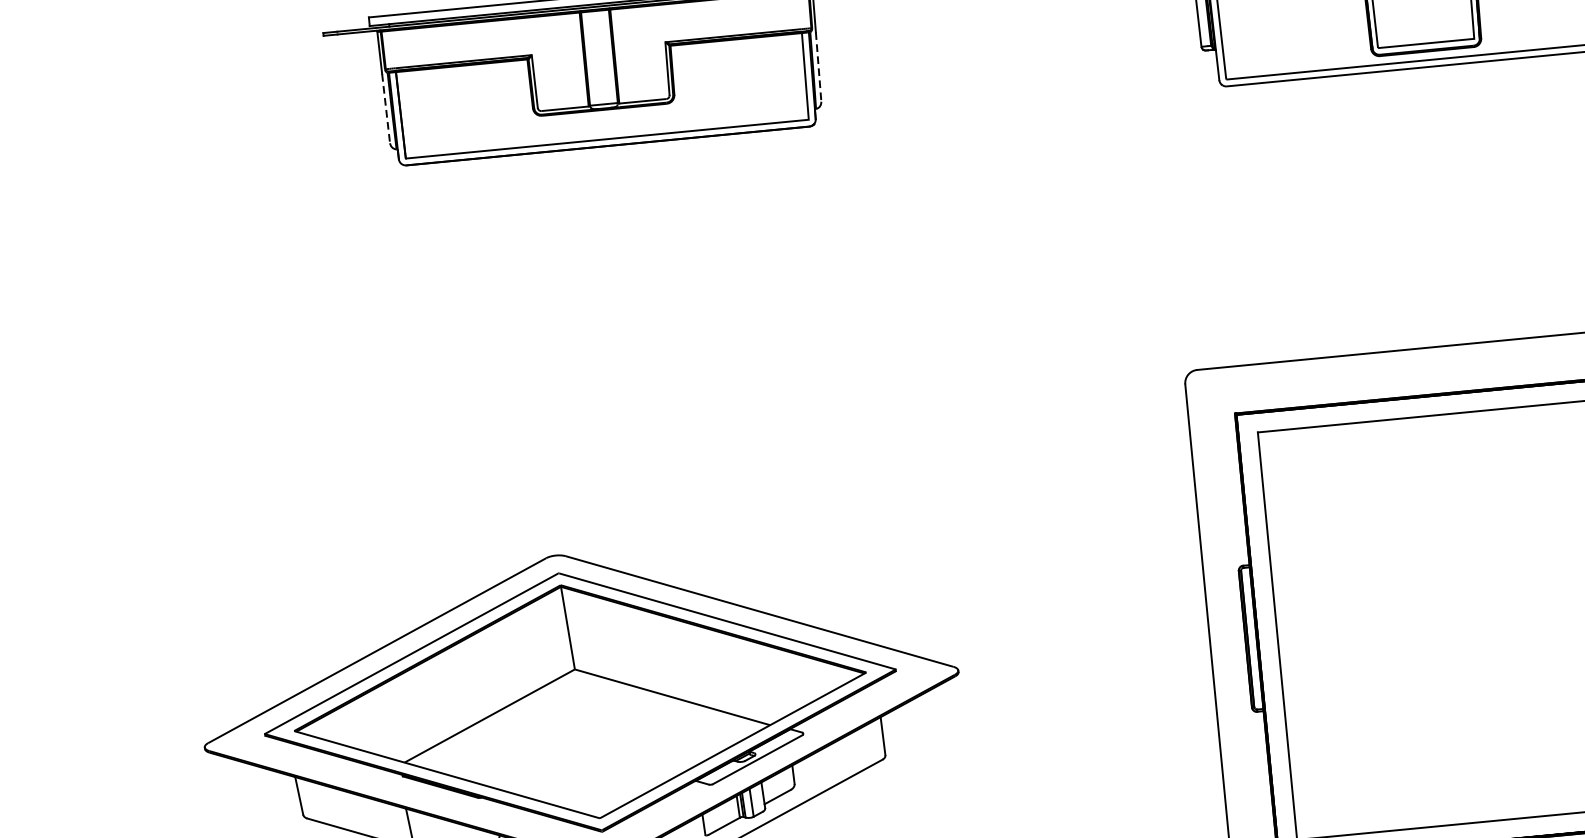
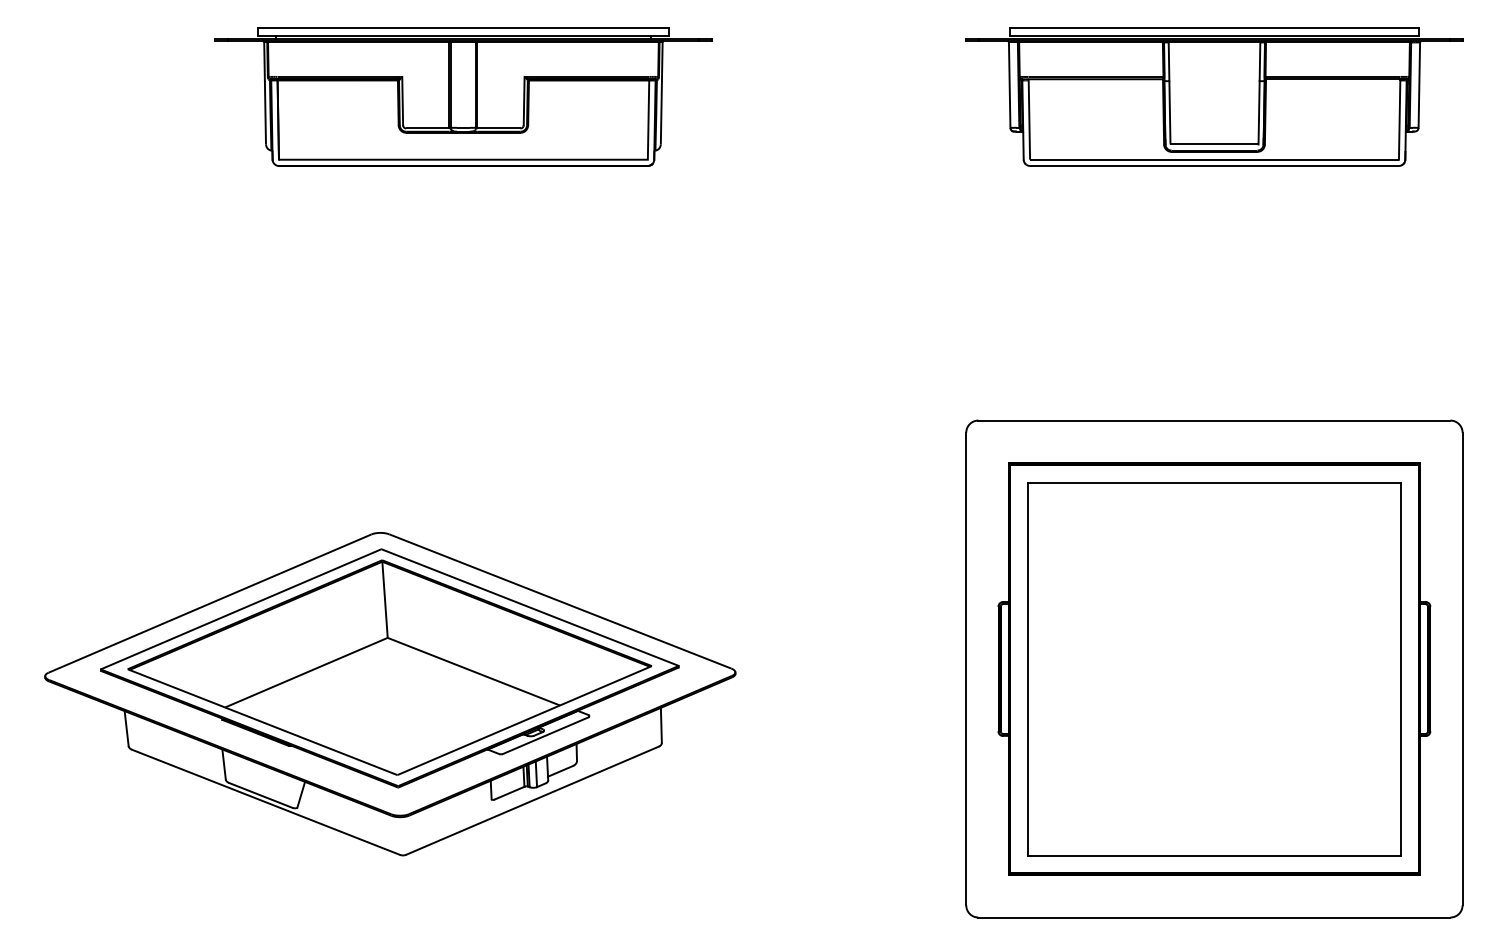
line: (818, 66) -> (661, 112), dashed -> solid
line: (386, 108) -> (265, 112), dashed -> solid

